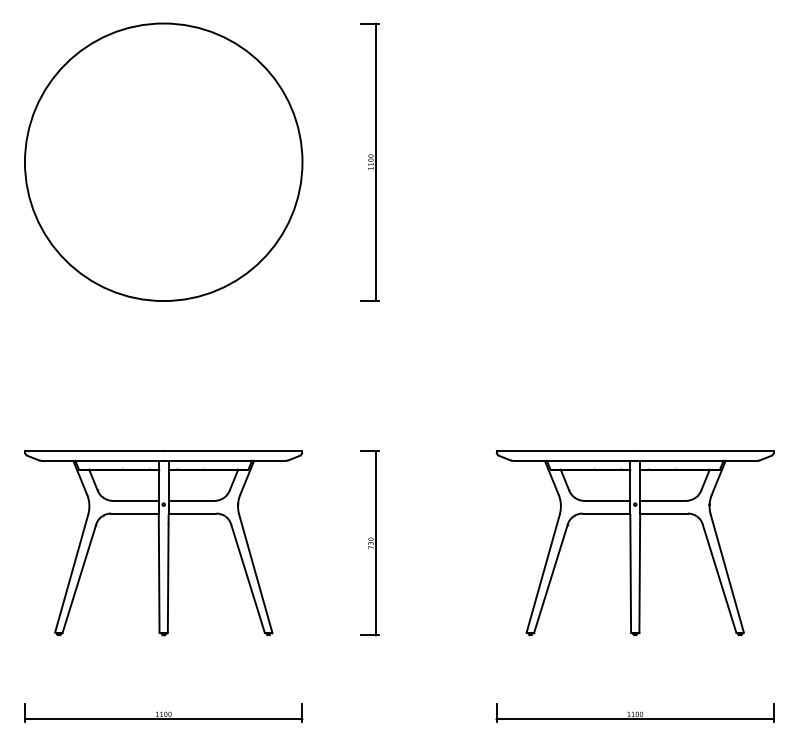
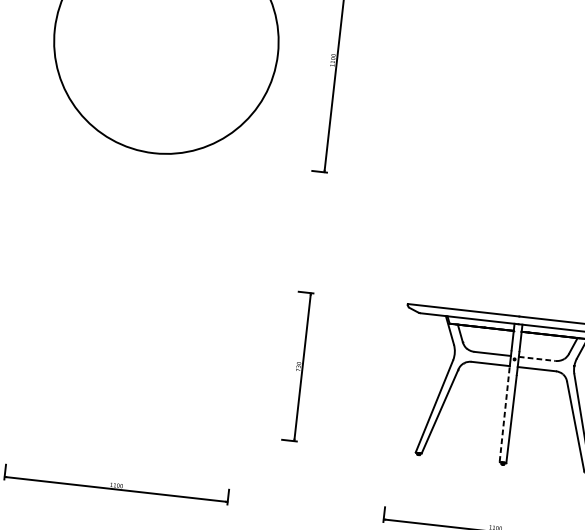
line: (662, 500) -> (536, 358), solid -> dashed
part: (163, 543) -> (131, 348), removed
line: (630, 573) -> (504, 414), solid -> dashed

